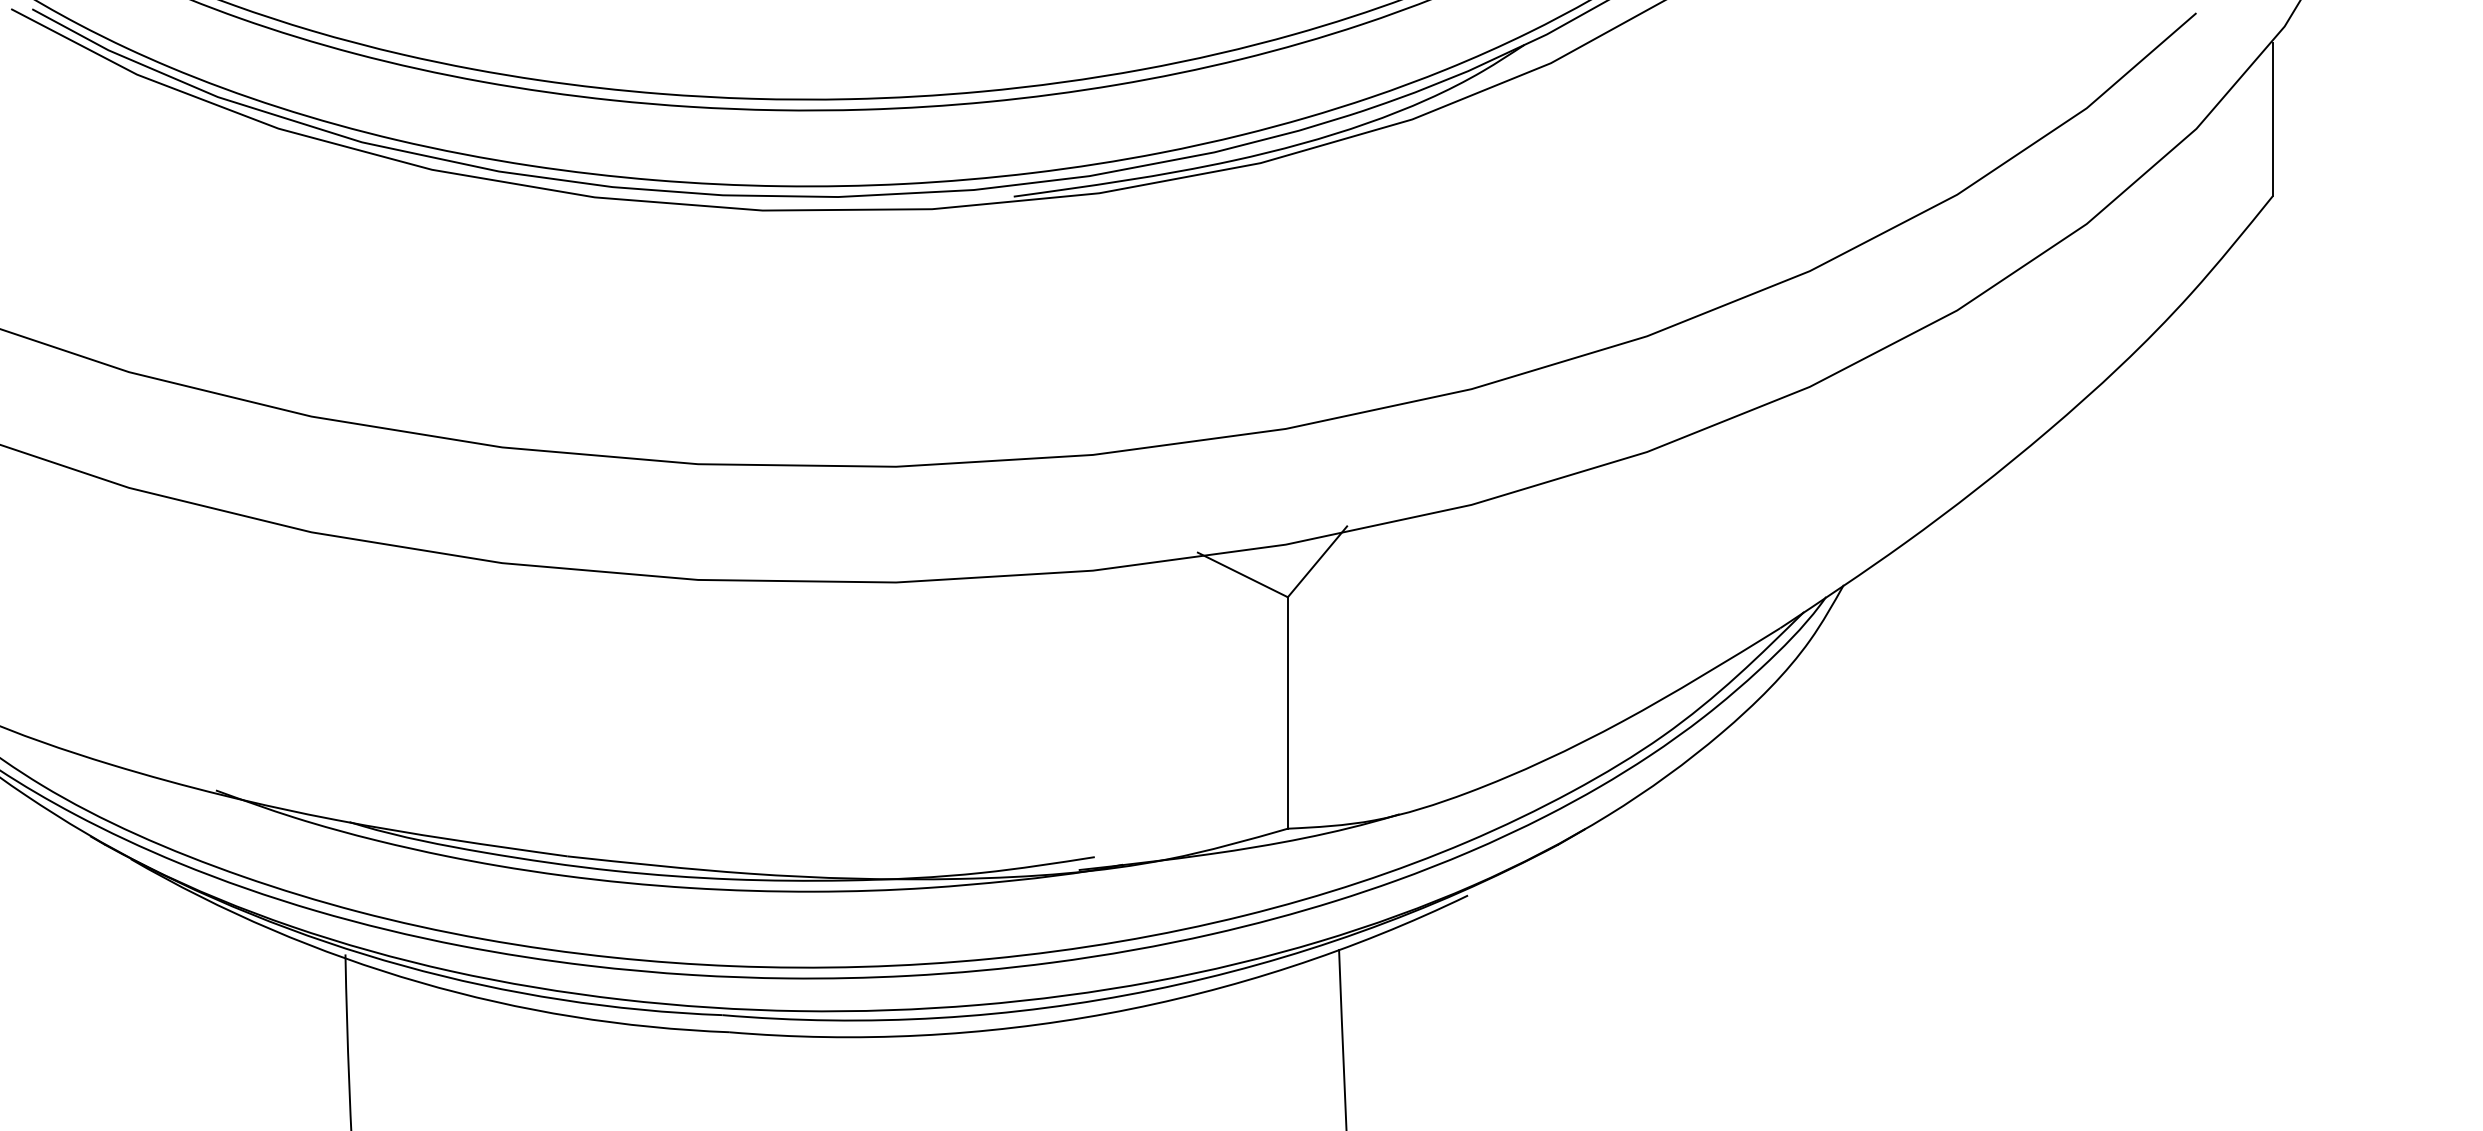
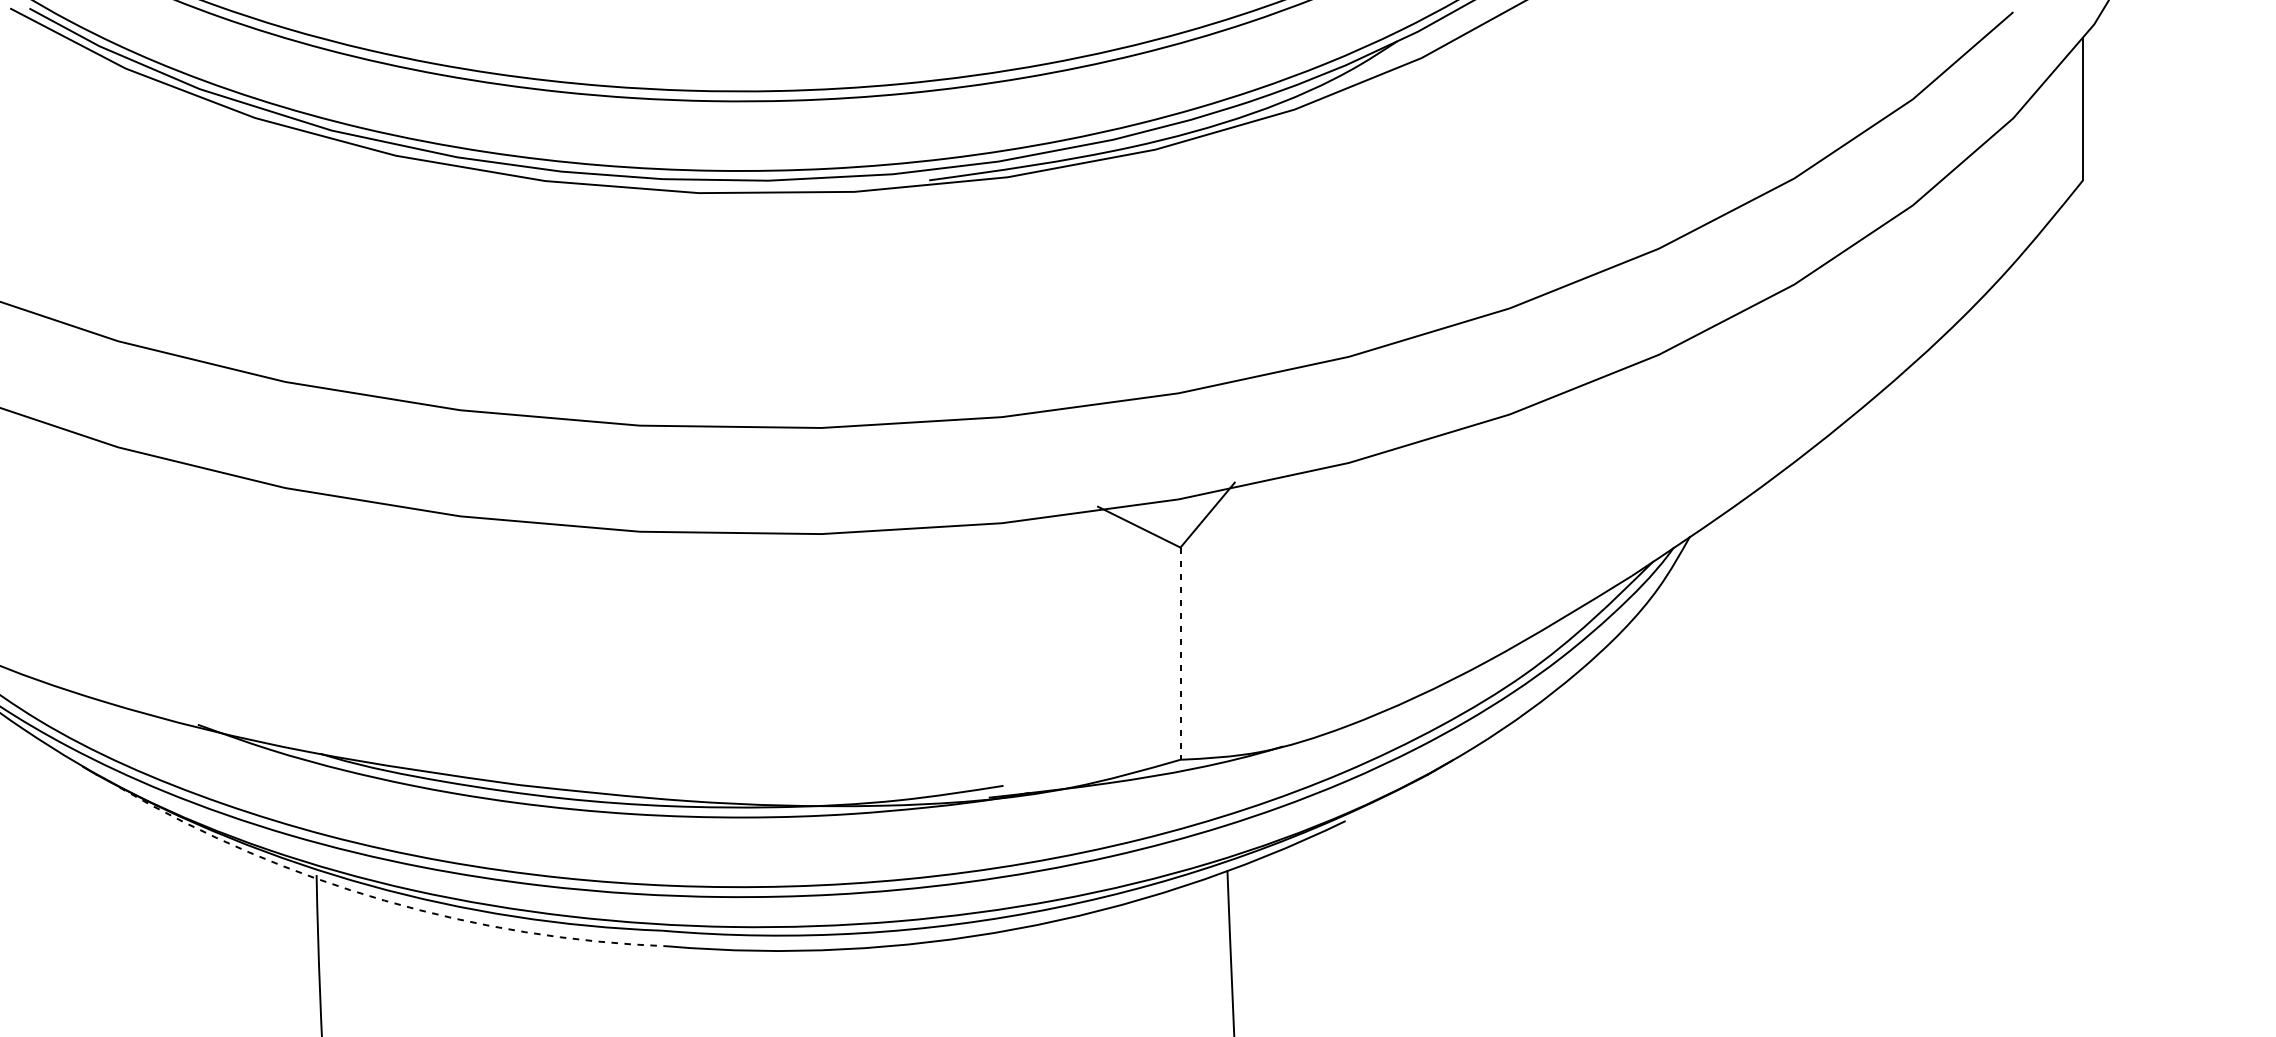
line: (1287, 712) -> (1180, 653), solid -> dashed
arc: (419, 982) -> (384, 900), solid -> dashed

